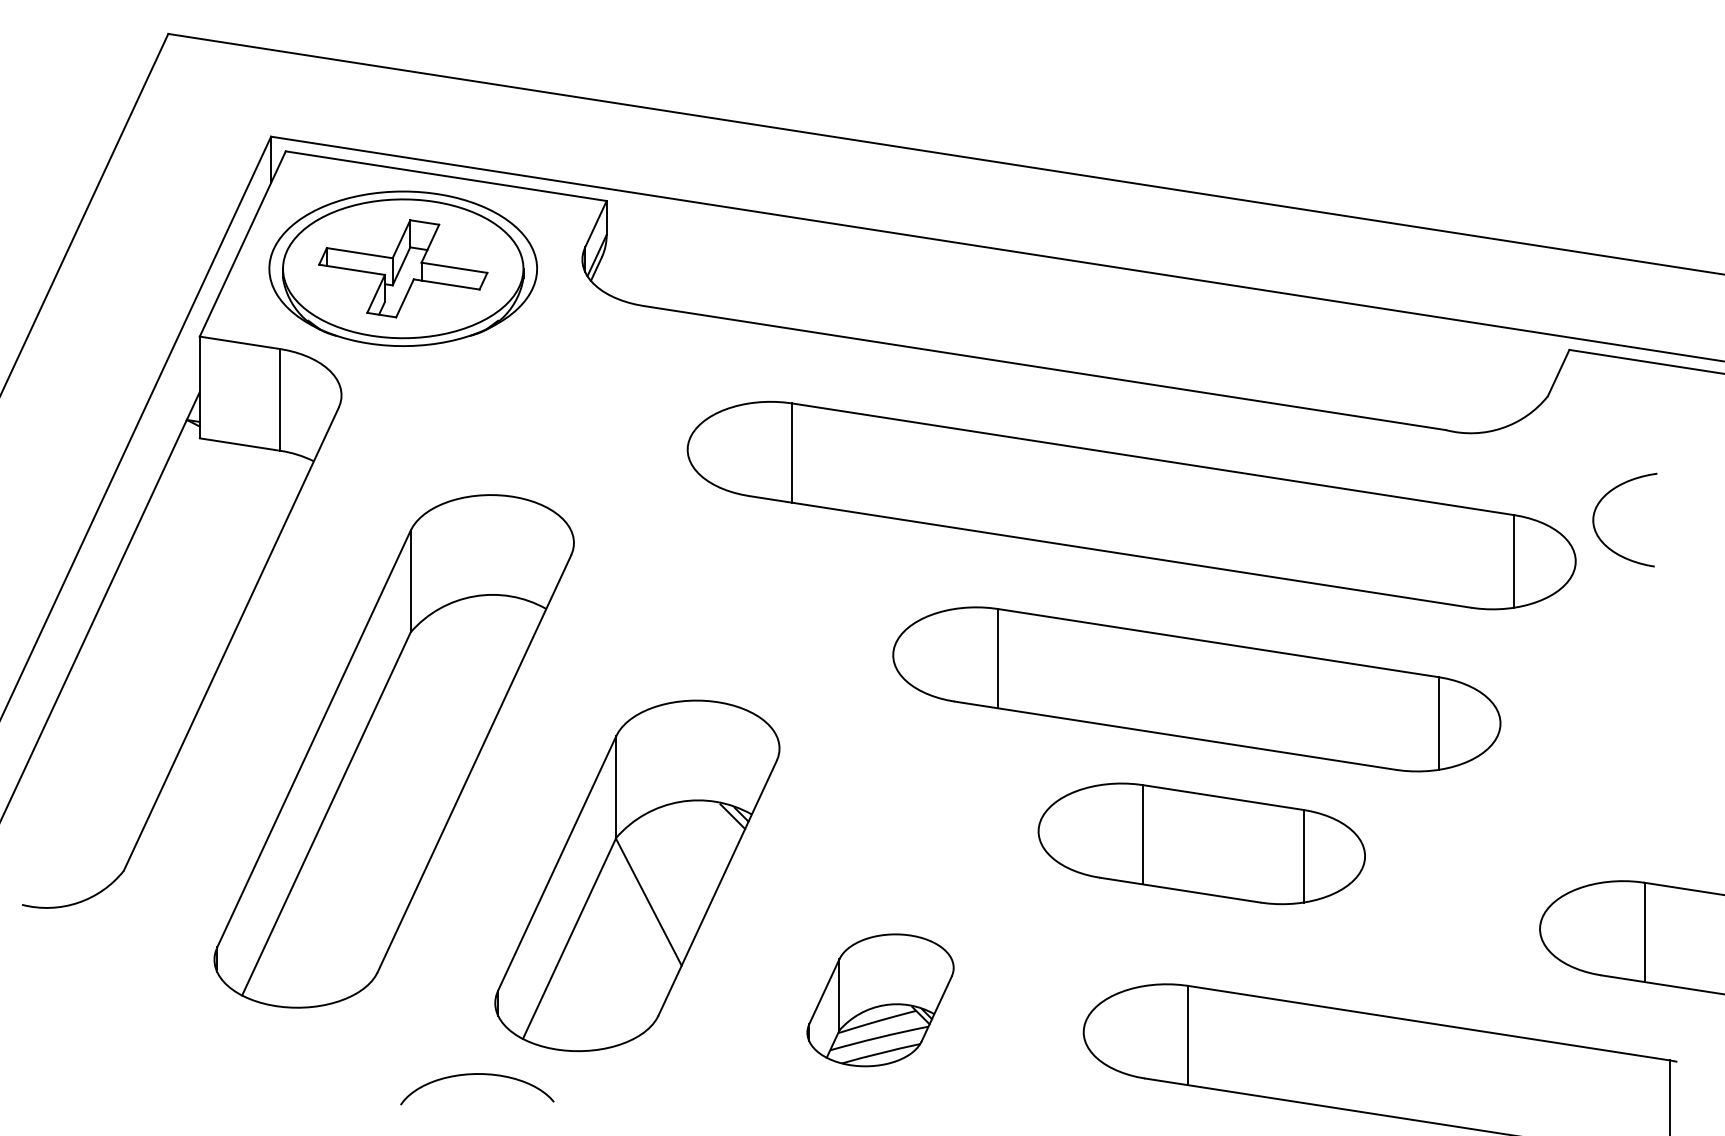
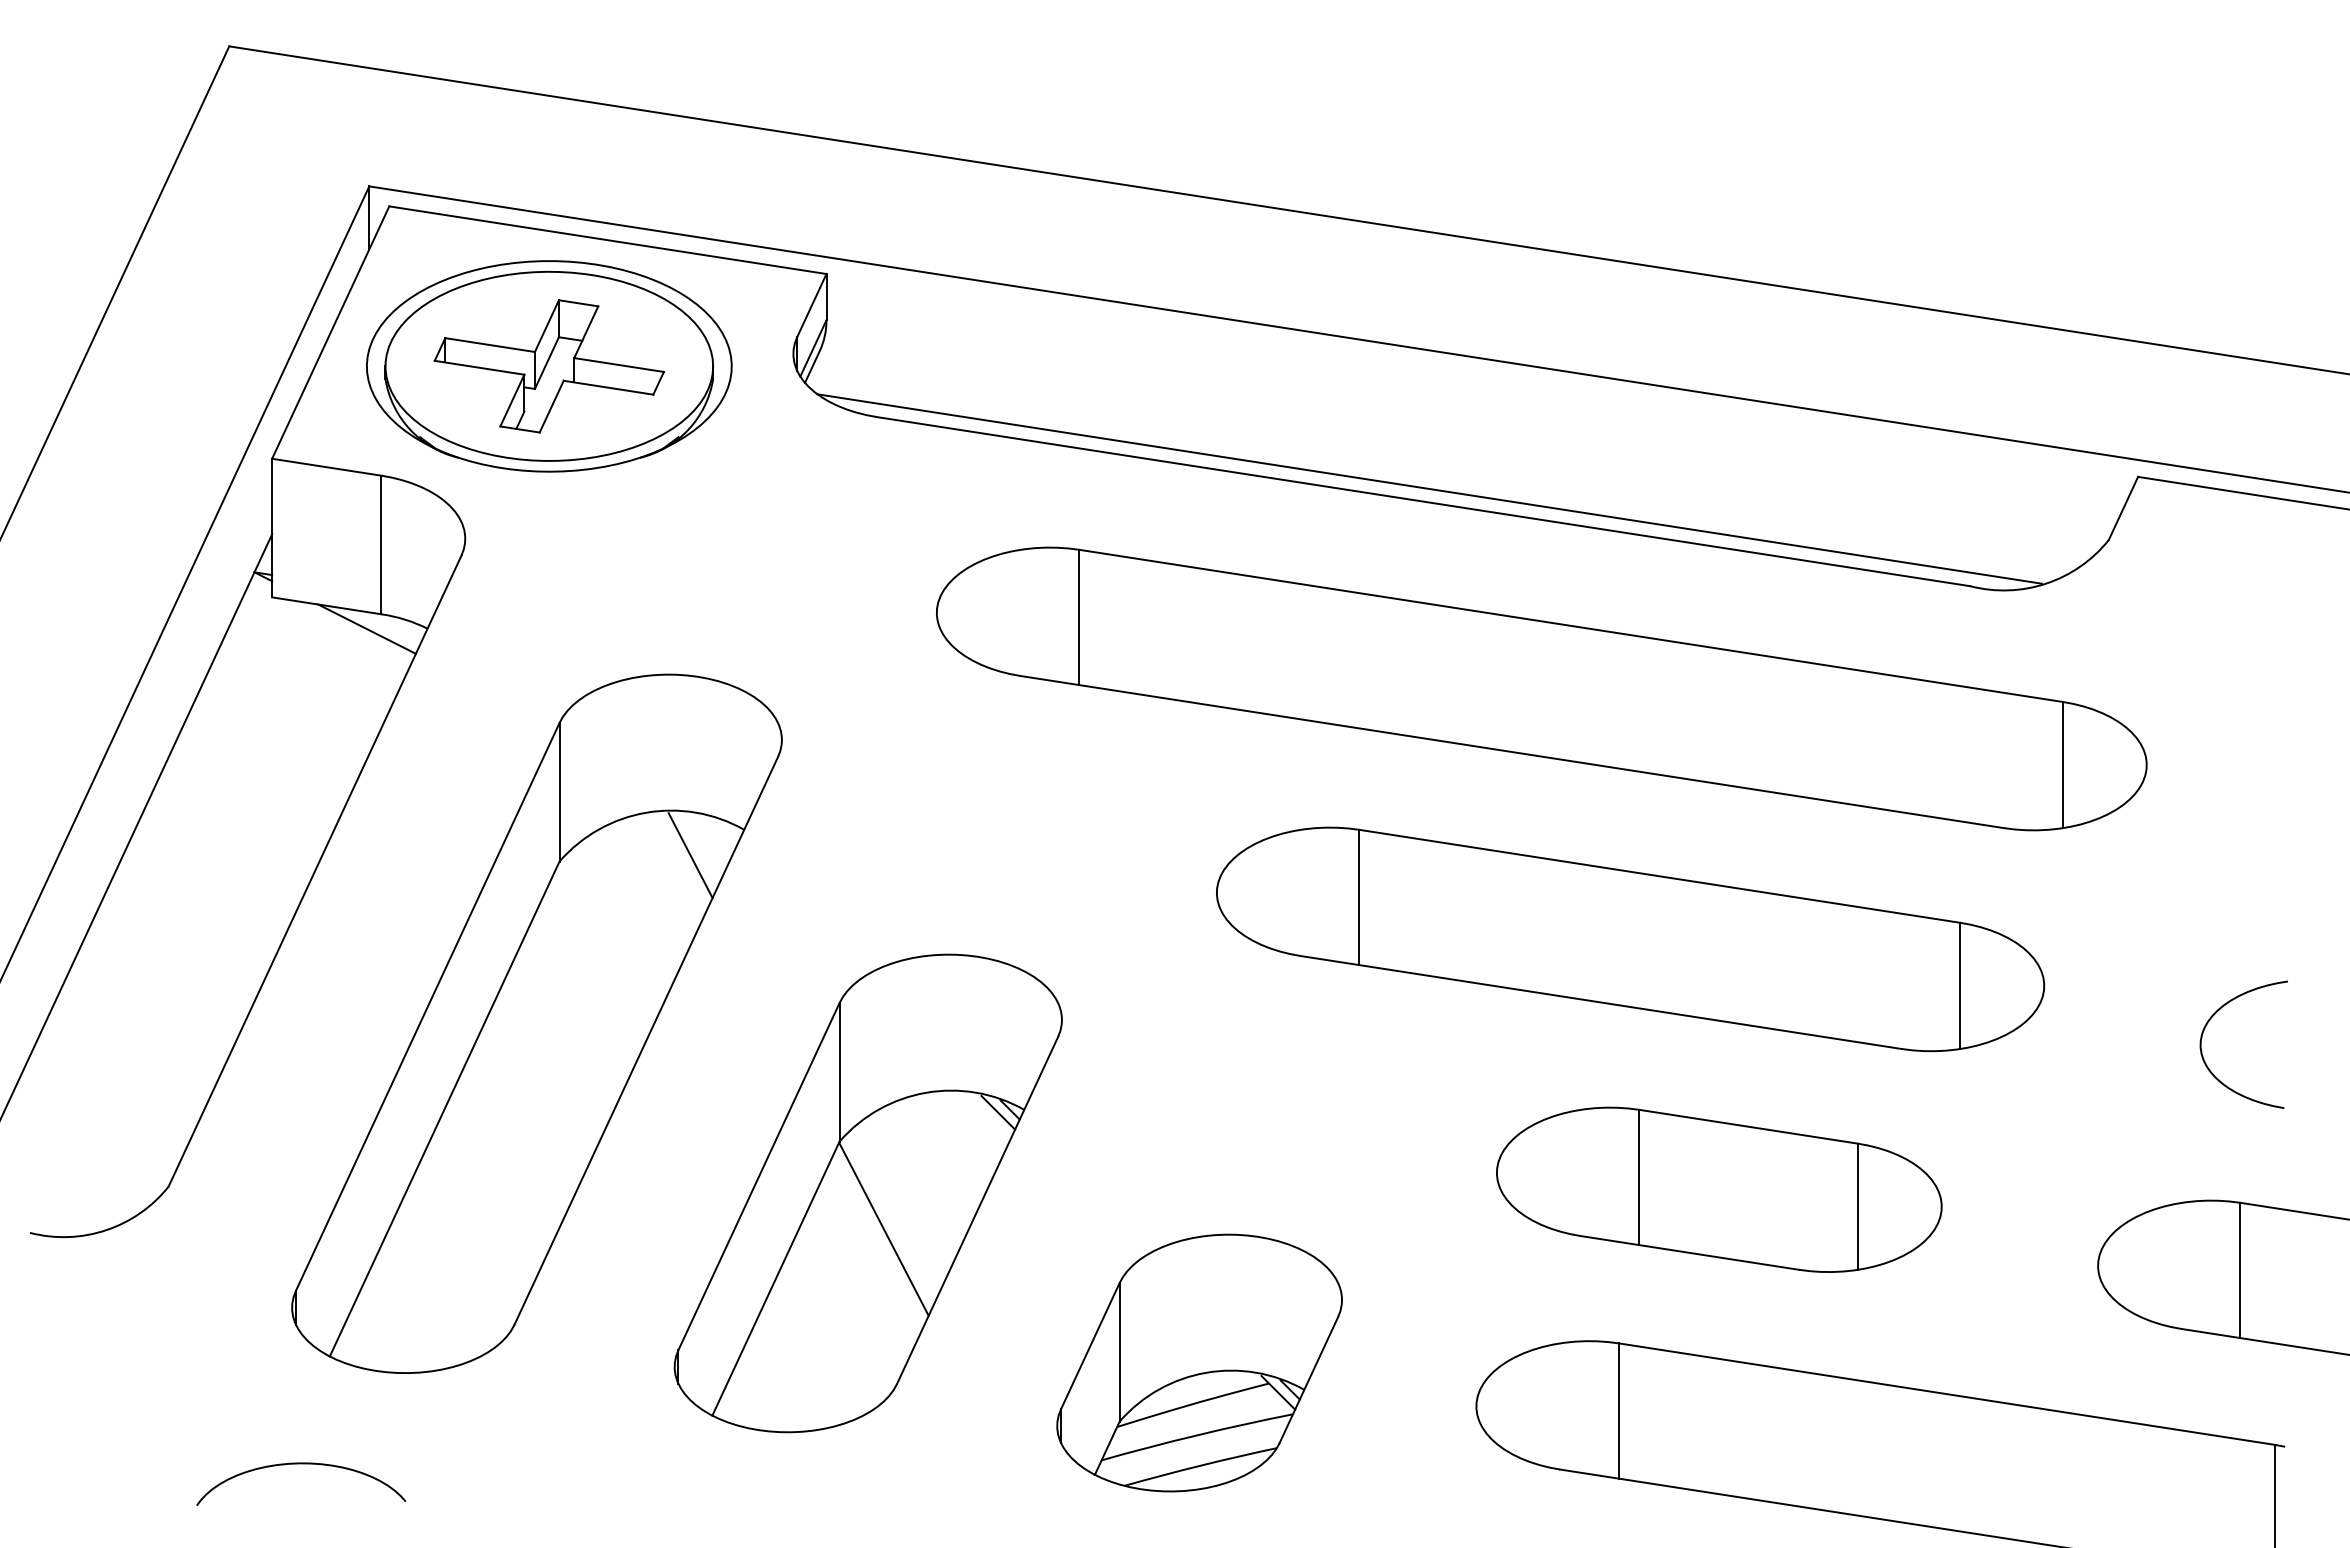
line: (1049, 358) -> (1429, 488), added
line: (269, 461) -> (366, 628), added
curve: (1600, 502) -> (2210, 1020), moved
line: (506, 627) -> (690, 855), added
part: (1201, 843) -> (1719, 1189), moved
part: (880, 999) -> (1199, 1362), size x1.43
curve: (477, 1074) -> (301, 1464), moved

